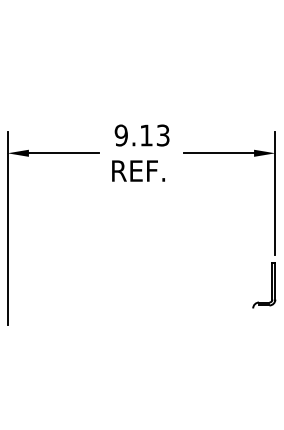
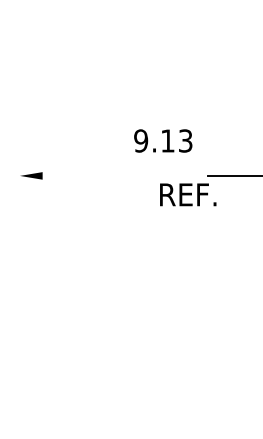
text: (141, 135) -> (162, 140), moved
line: (63, 153) -> (79, 176), removed
text: (138, 170) -> (188, 194), moved
line: (7, 227) -> (19, 254), removed

